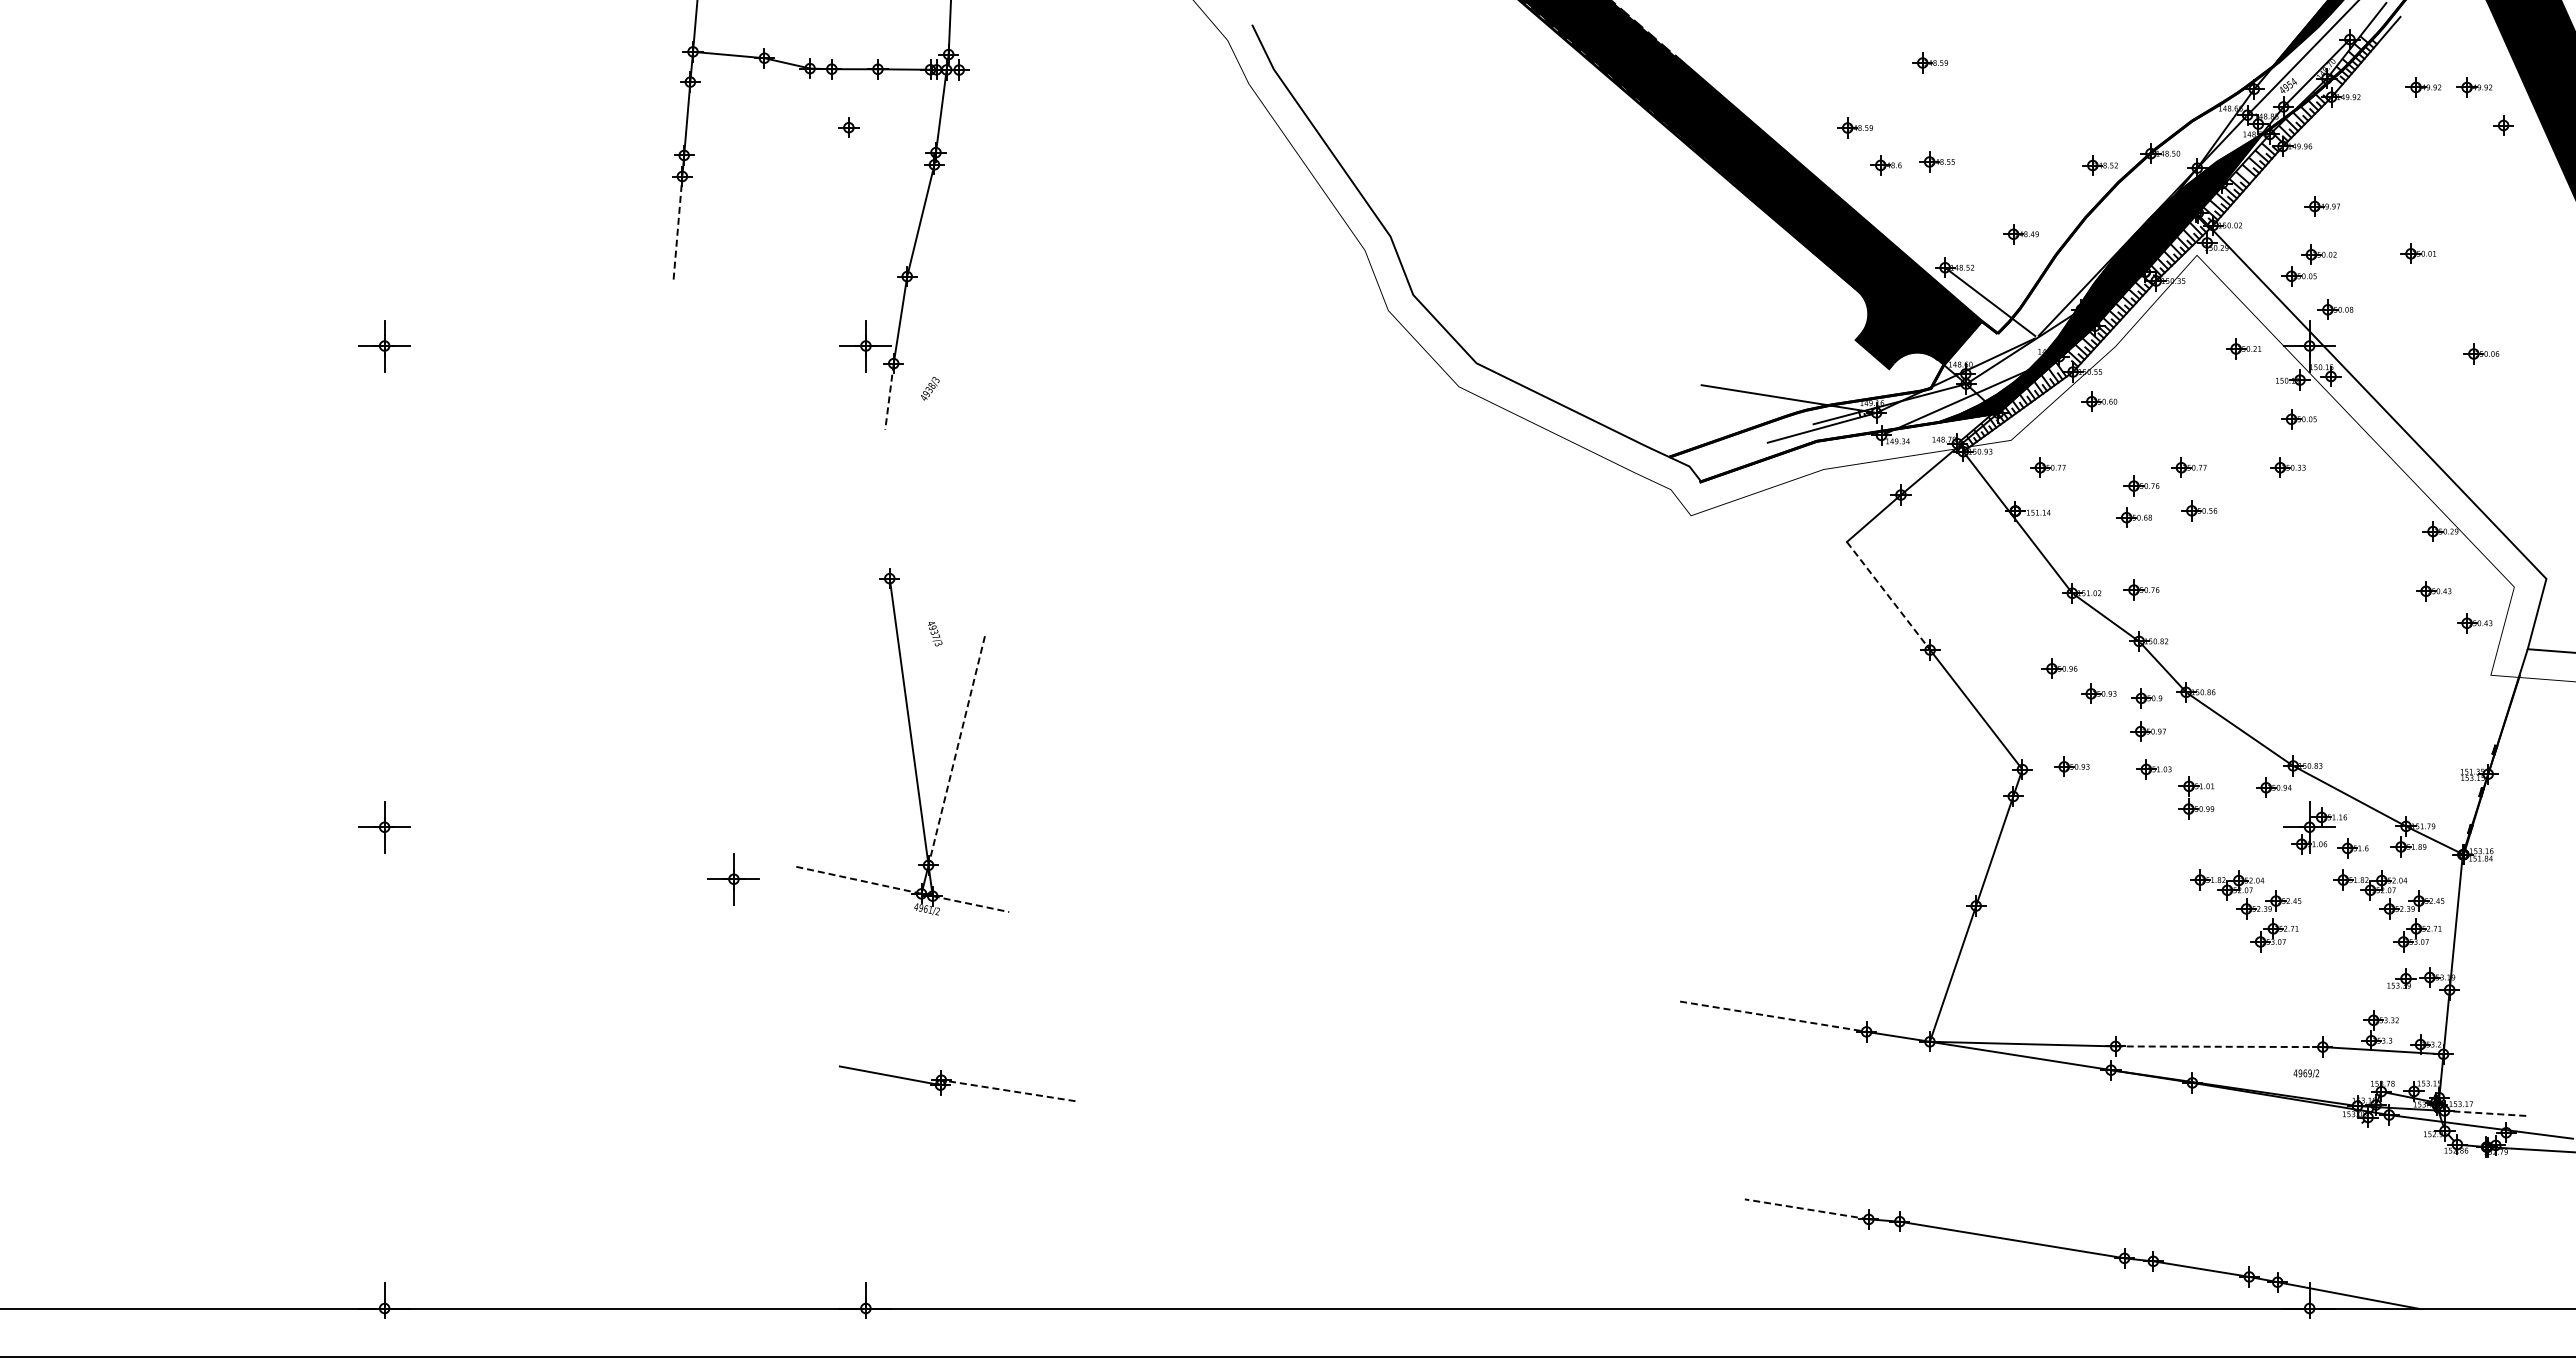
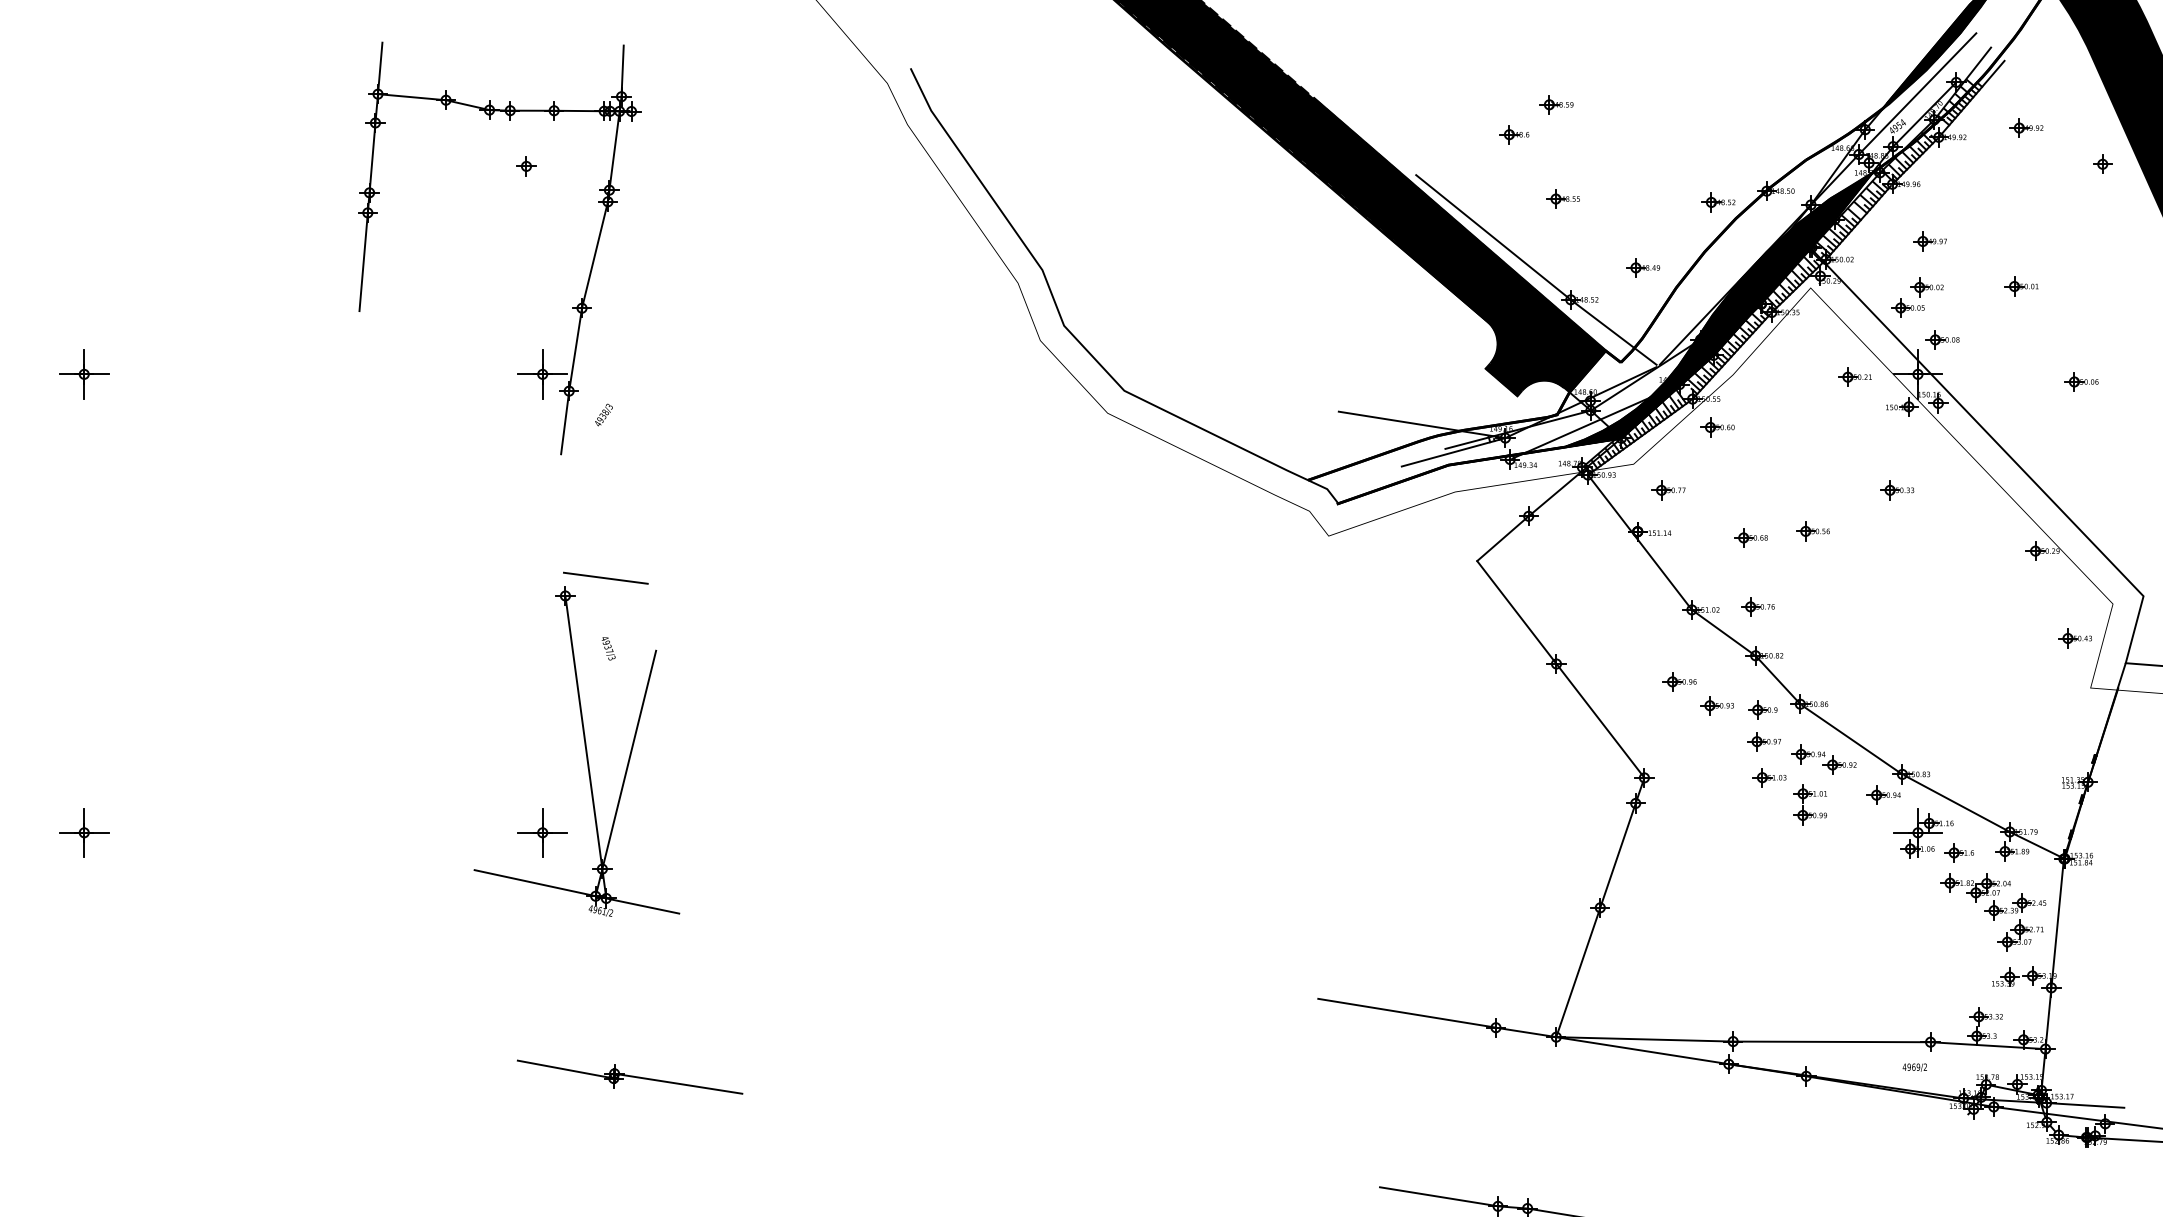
part: (2474, 87) -> (2075, 128), removed
part: (1854, 127) -> (1484, 166), removed
part: (1885, 165) -> (1513, 134), moved
line: (1862, 201) -> (1492, 236), added
line: (677, 228) -> (363, 262), dashed -> solid
line: (889, 397) -> (565, 423), dashed -> solid
part: (2298, 419) -> (1907, 444), removed
part: (2188, 467) -> (1802, 490), removed
part: (2141, 485) -> (1757, 507), removed
line: (932, 559) -> (606, 577), added
part: (2433, 591) -> (2035, 608), removed
line: (1888, 596) -> (1516, 612), dashed -> solid
line: (956, 750) -> (628, 759), dashed -> solid
part: (2211, 750) -> (1824, 759), added
part: (2071, 766) -> (1691, 774), removed
part: (733, 879) -> (542, 833), moved
line: (857, 880) -> (534, 883), dashed -> solid
line: (971, 904) -> (643, 906), dashed -> solid
part: (2245, 910) -> (1856, 912), removed
line: (1773, 1016) -> (1407, 1013), dashed -> solid
line: (2219, 1046) -> (1832, 1041), dashed -> solid
line: (1008, 1090) -> (678, 1083), dashed -> solid
line: (2485, 1113) -> (2085, 1105), dashed -> solid
line: (1806, 1209) -> (1438, 1196), dashed -> solid

